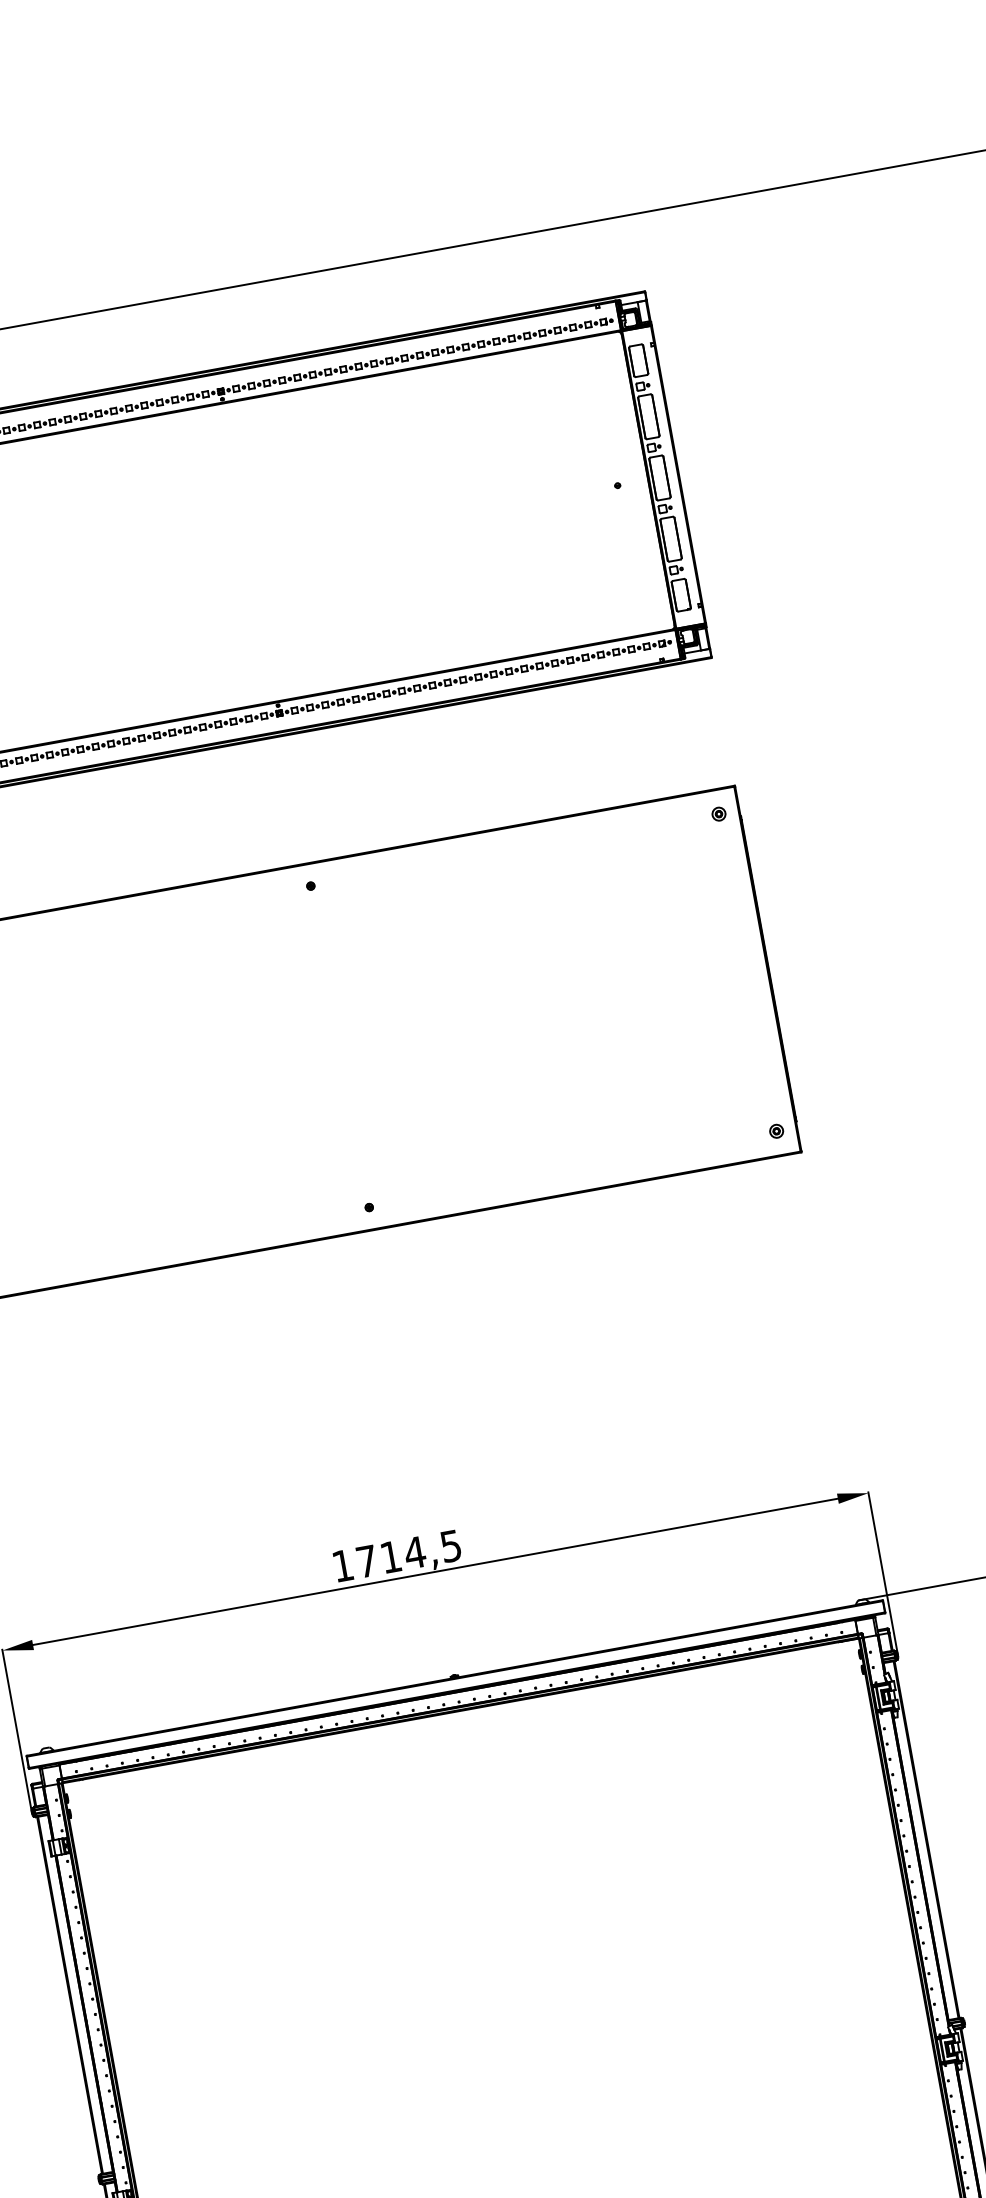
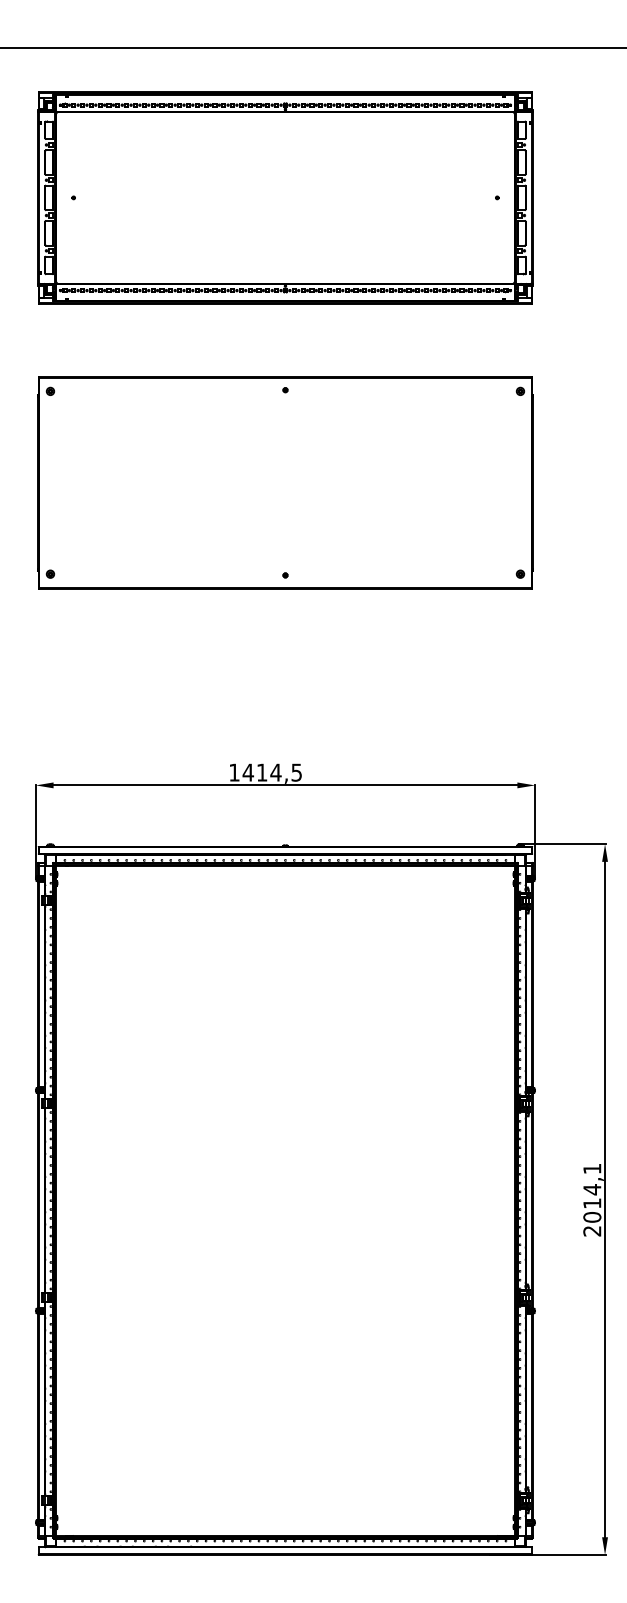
text: (365, 1561) -> (247, 772), 1714,5 -> 1414,5

